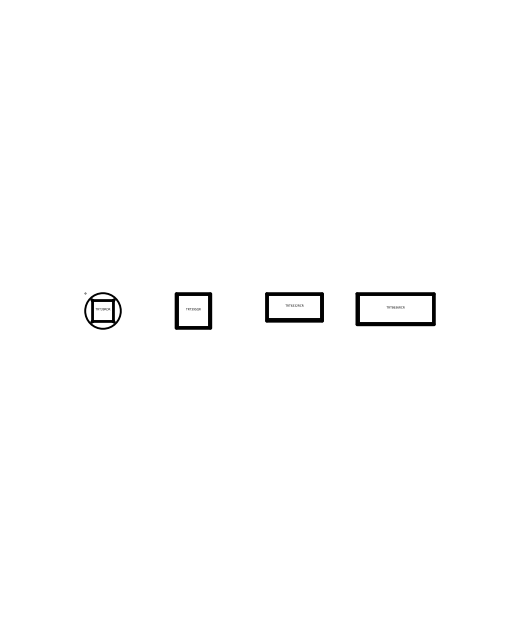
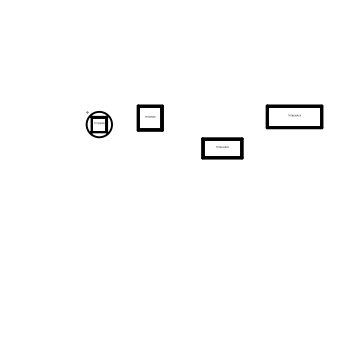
part: (294, 307) -> (222, 148), moved
part: (102, 310) -> (98, 124), moved

